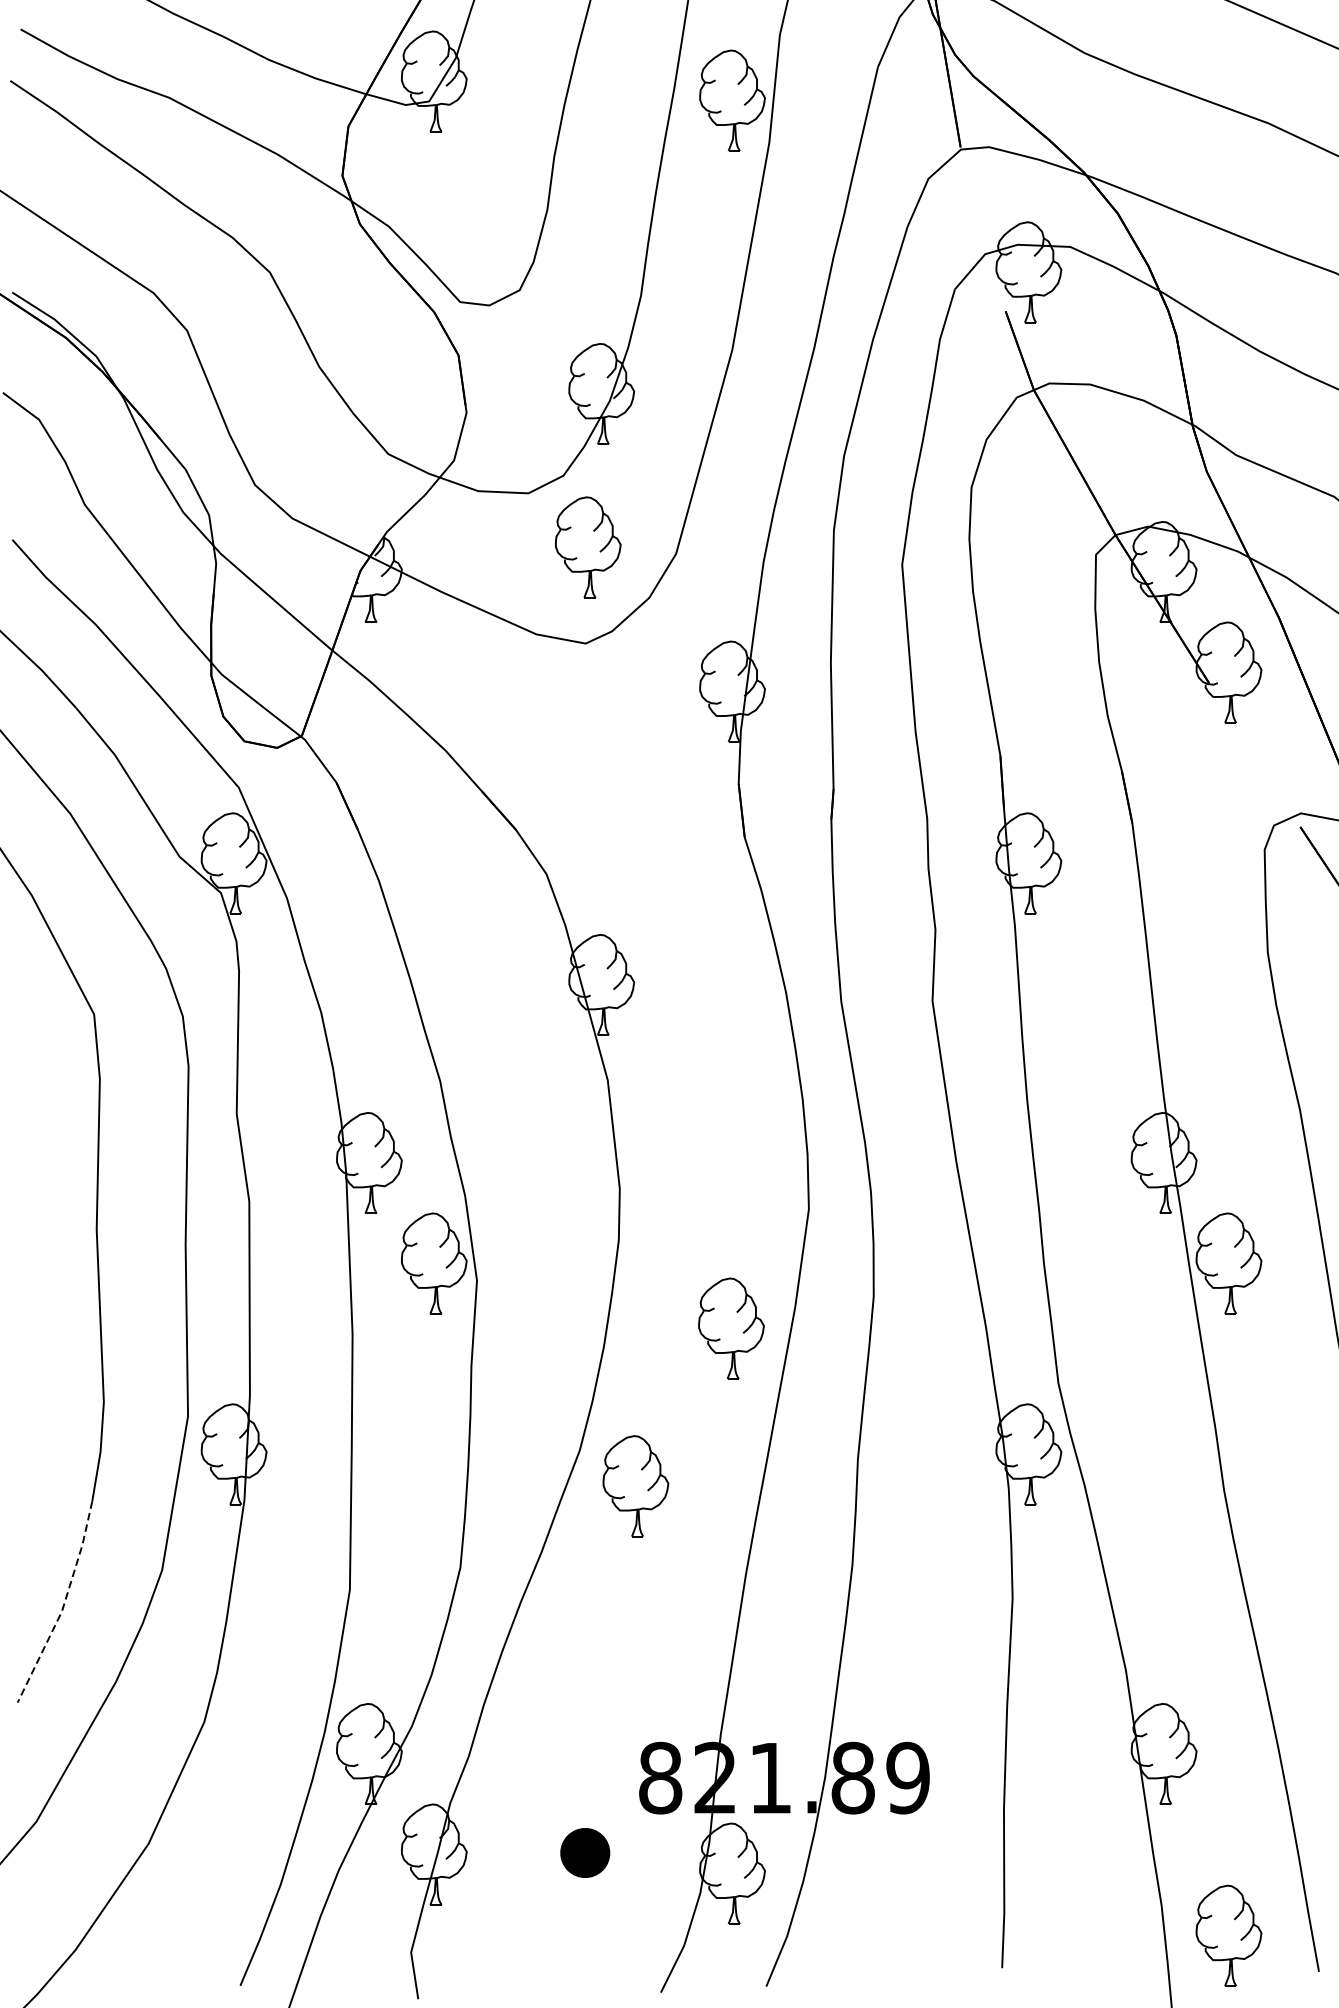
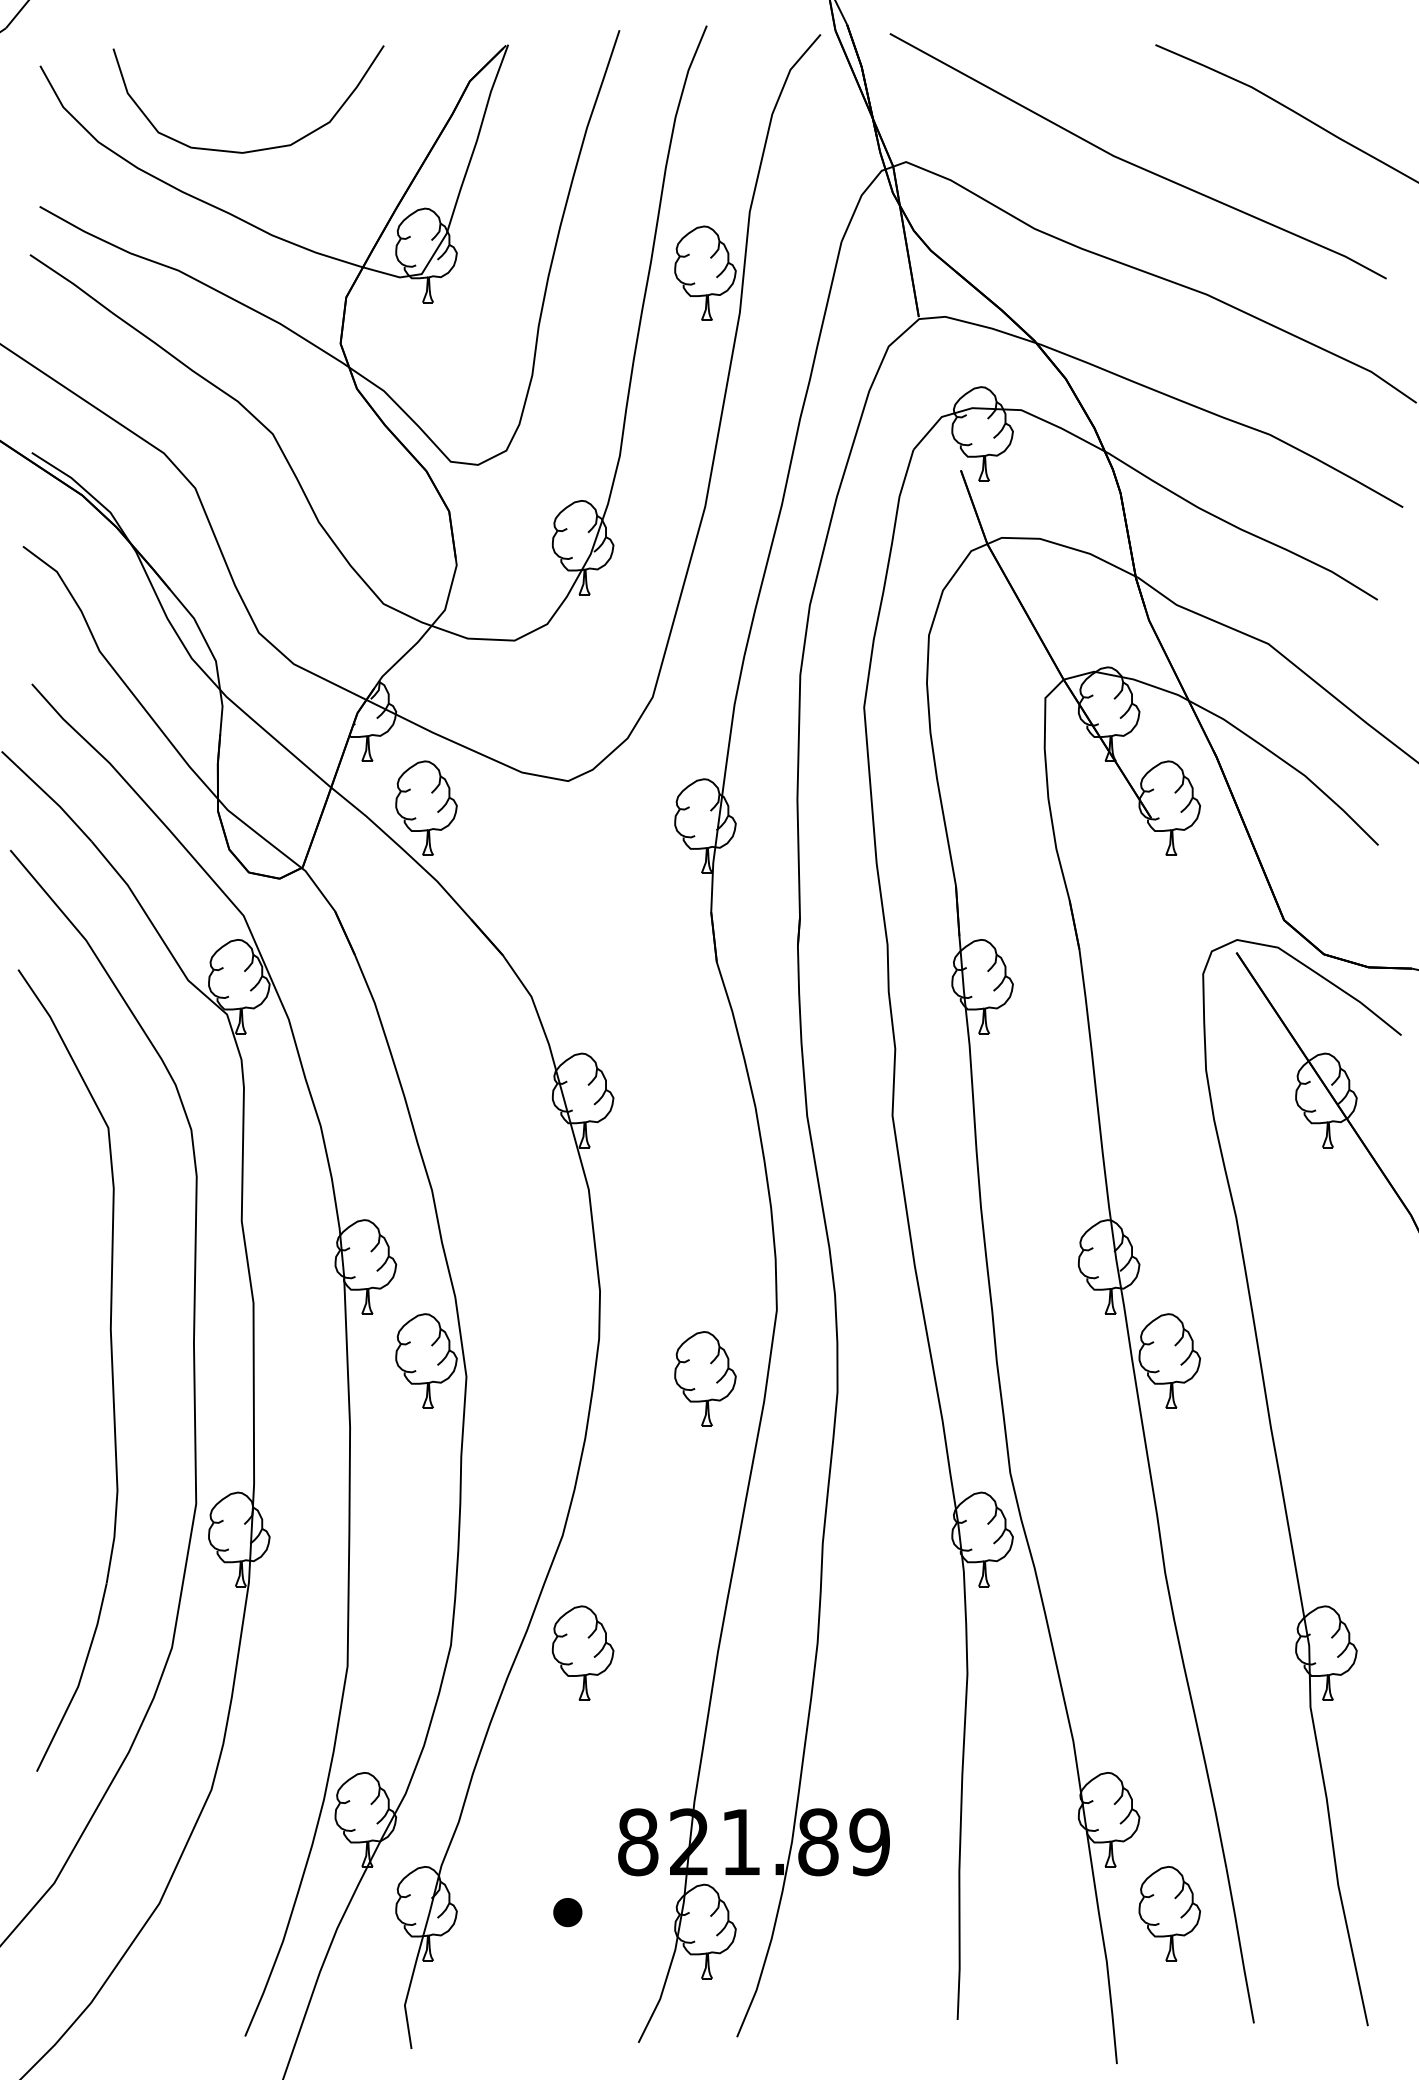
part: (588, 546) -> (426, 807), moved
part: (731, 1328) -> (705, 1378), moved
part: (636, 1485) -> (583, 1652), moved
line: (64, 1605) -> (80, 1680), dashed -> solid
part: (585, 1853) -> (567, 1912), size x0.62
part: (1228, 1935) -> (1169, 1913), moved

